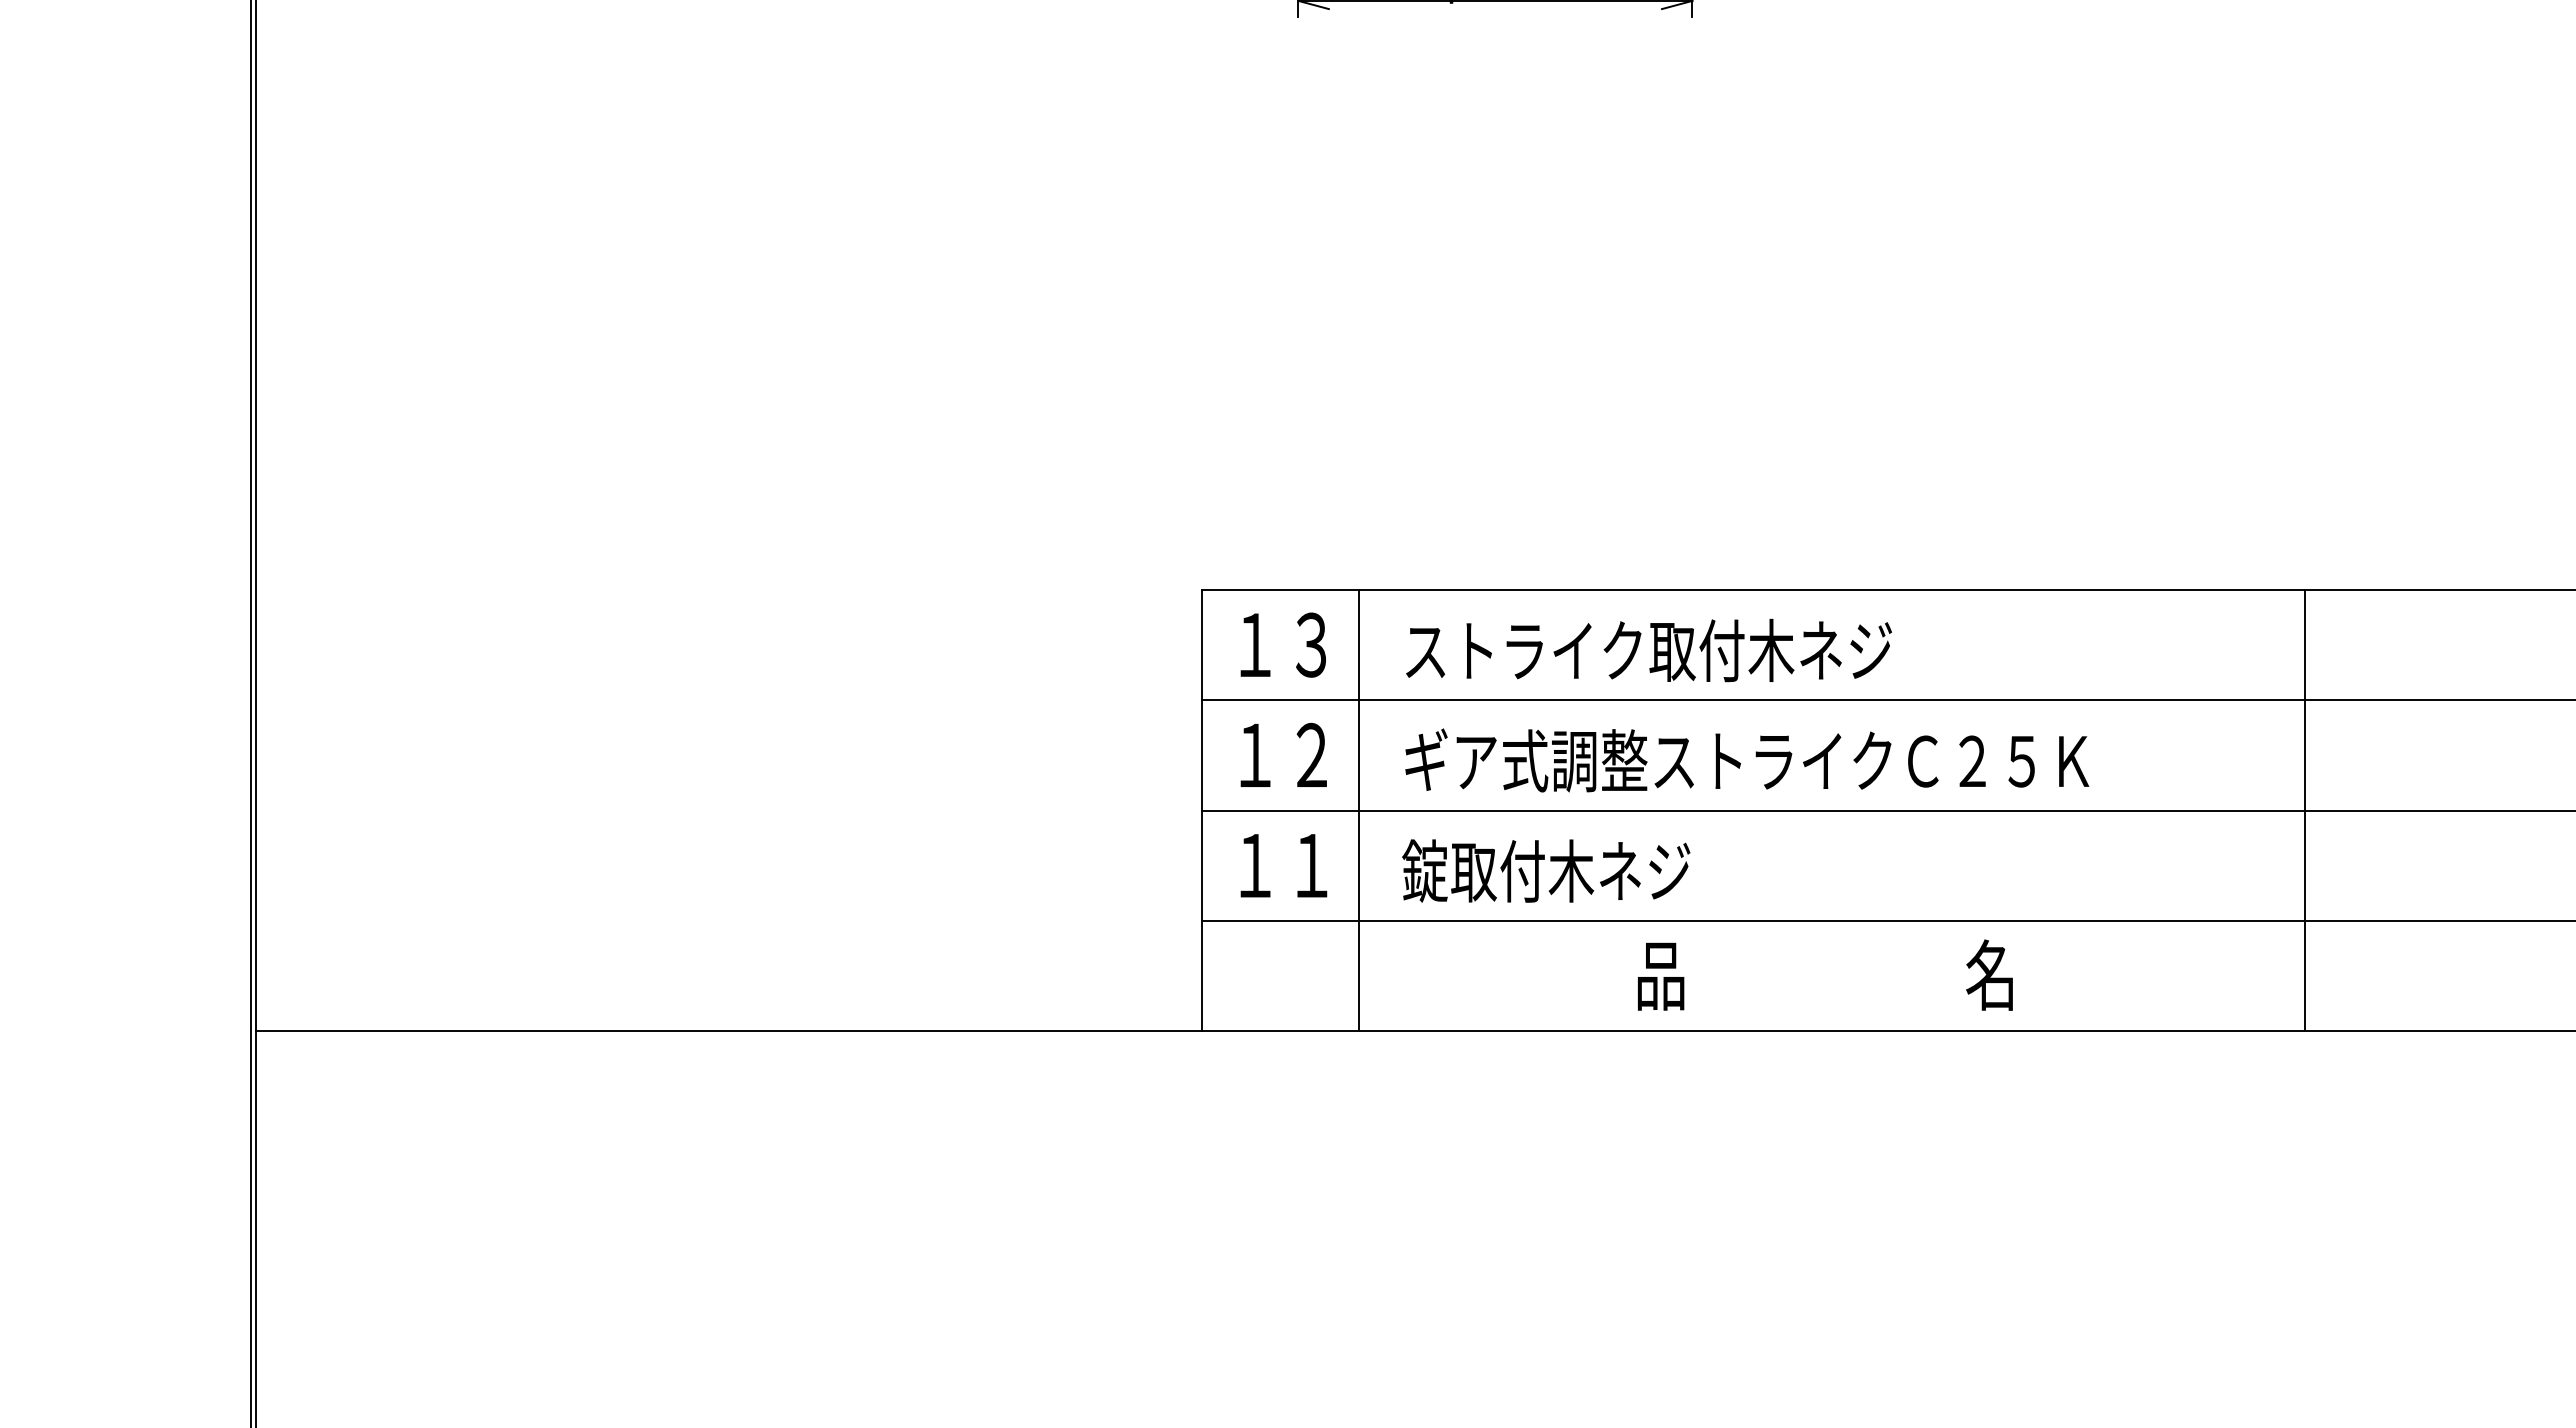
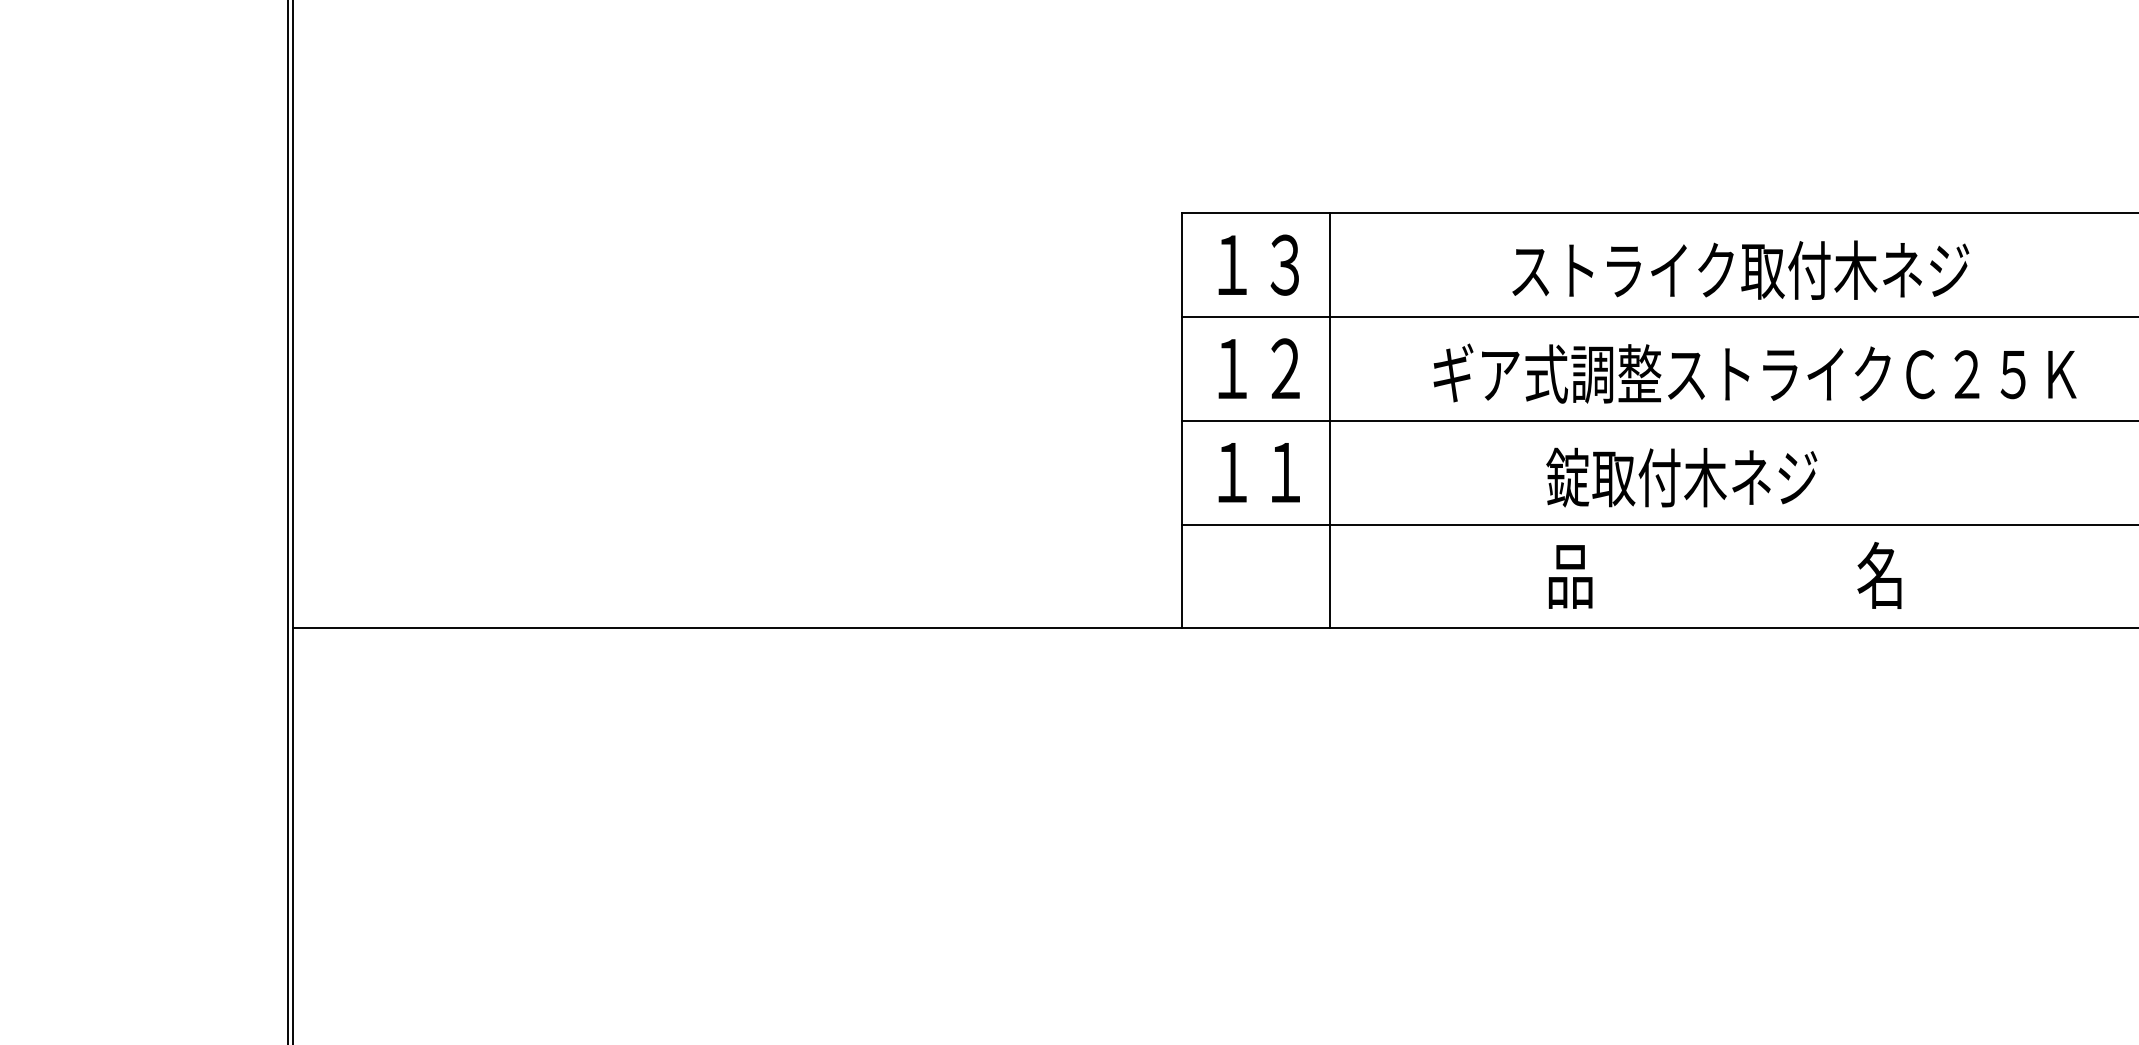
text: (1648, 650) -> (1740, 270), moved
text: (1747, 760) -> (1755, 373), moved
text: (1546, 870) -> (1682, 477), moved
text: (1825, 974) -> (1725, 574), moved

